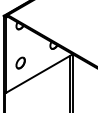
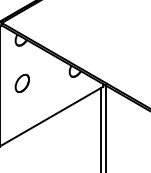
part: (20, 62) -> (22, 82), moved

